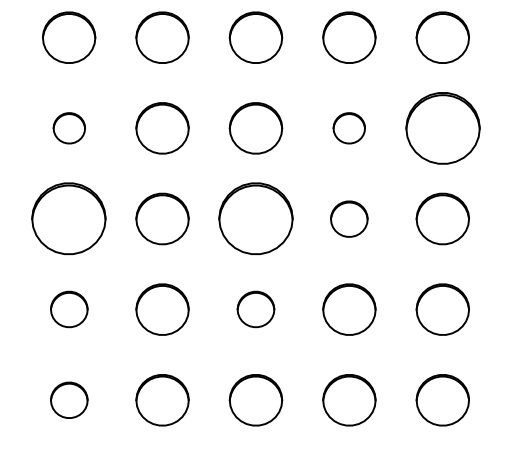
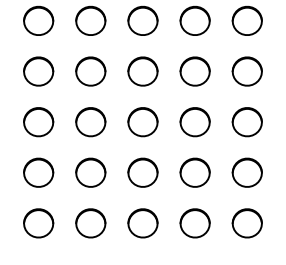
part: (68, 128) -> (38, 71), size x1.67
part: (348, 128) -> (194, 71), size x1.67
part: (441, 128) -> (246, 71), size x0.71
part: (68, 219) -> (38, 122), size x0.71
part: (255, 219) -> (142, 122), size x0.71
part: (348, 219) -> (194, 122), size x1.43
part: (68, 309) -> (38, 172), size x1.43
part: (255, 309) -> (142, 172), size x1.43
part: (68, 400) -> (38, 223), size x1.43

